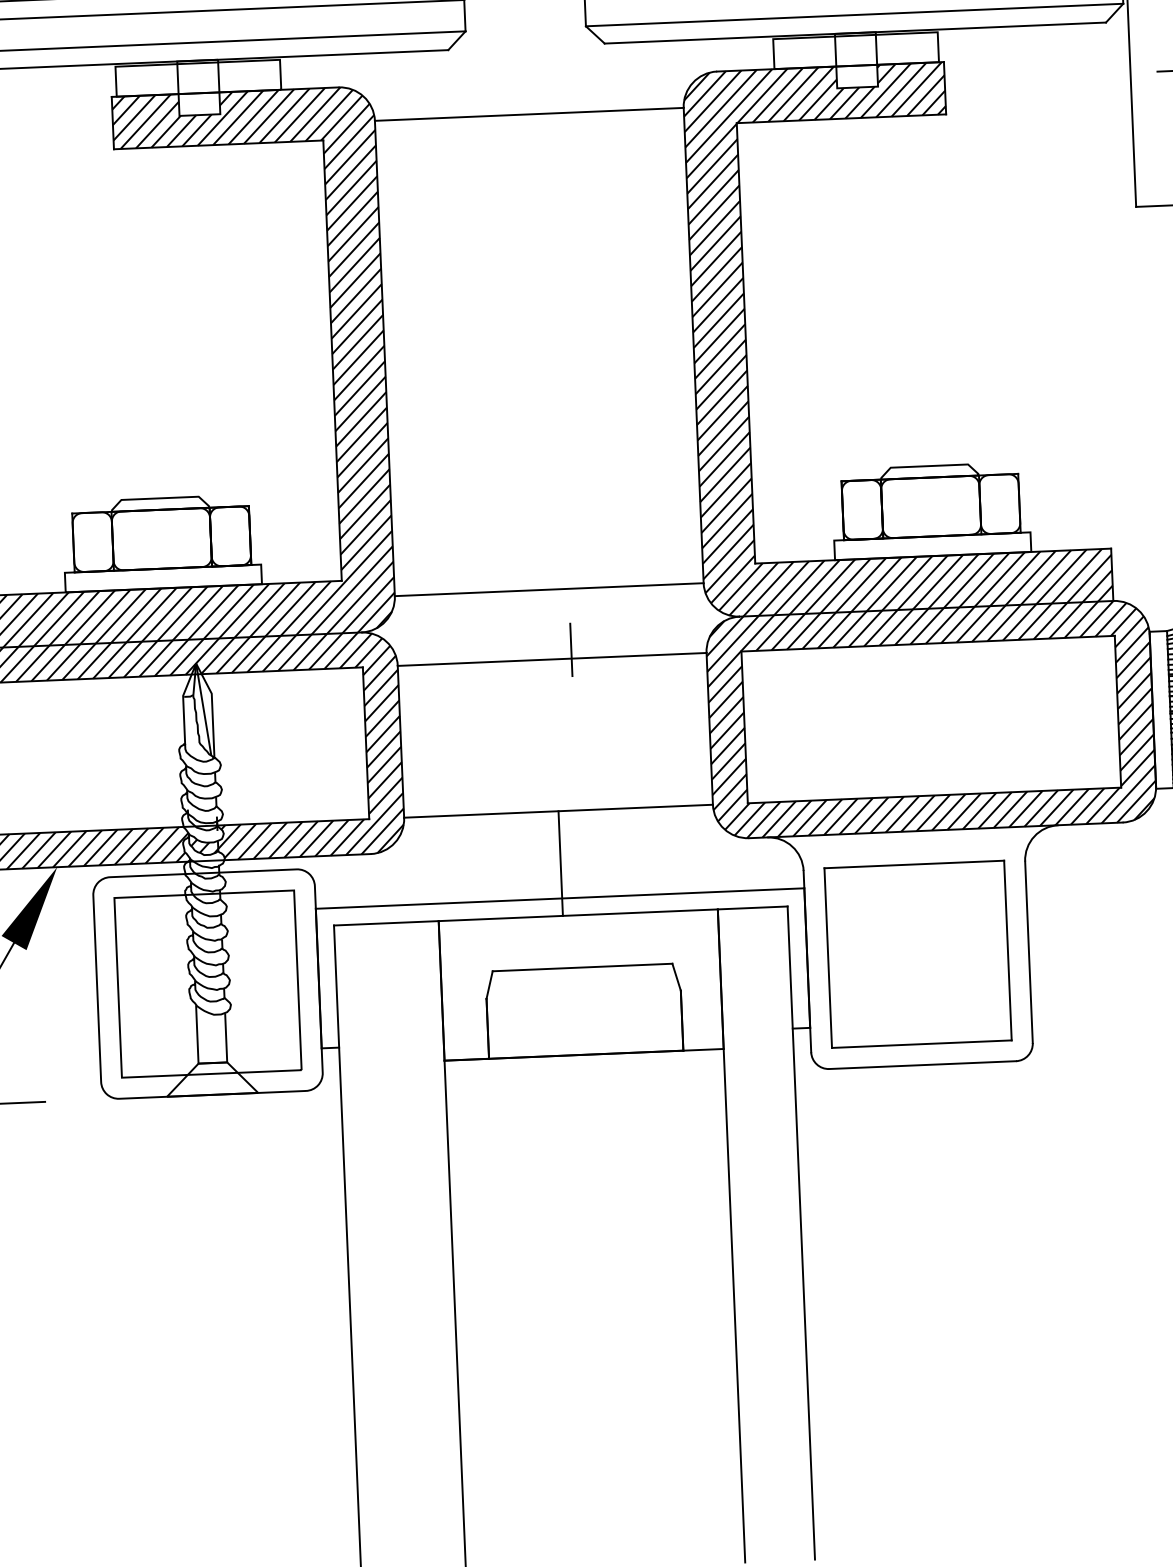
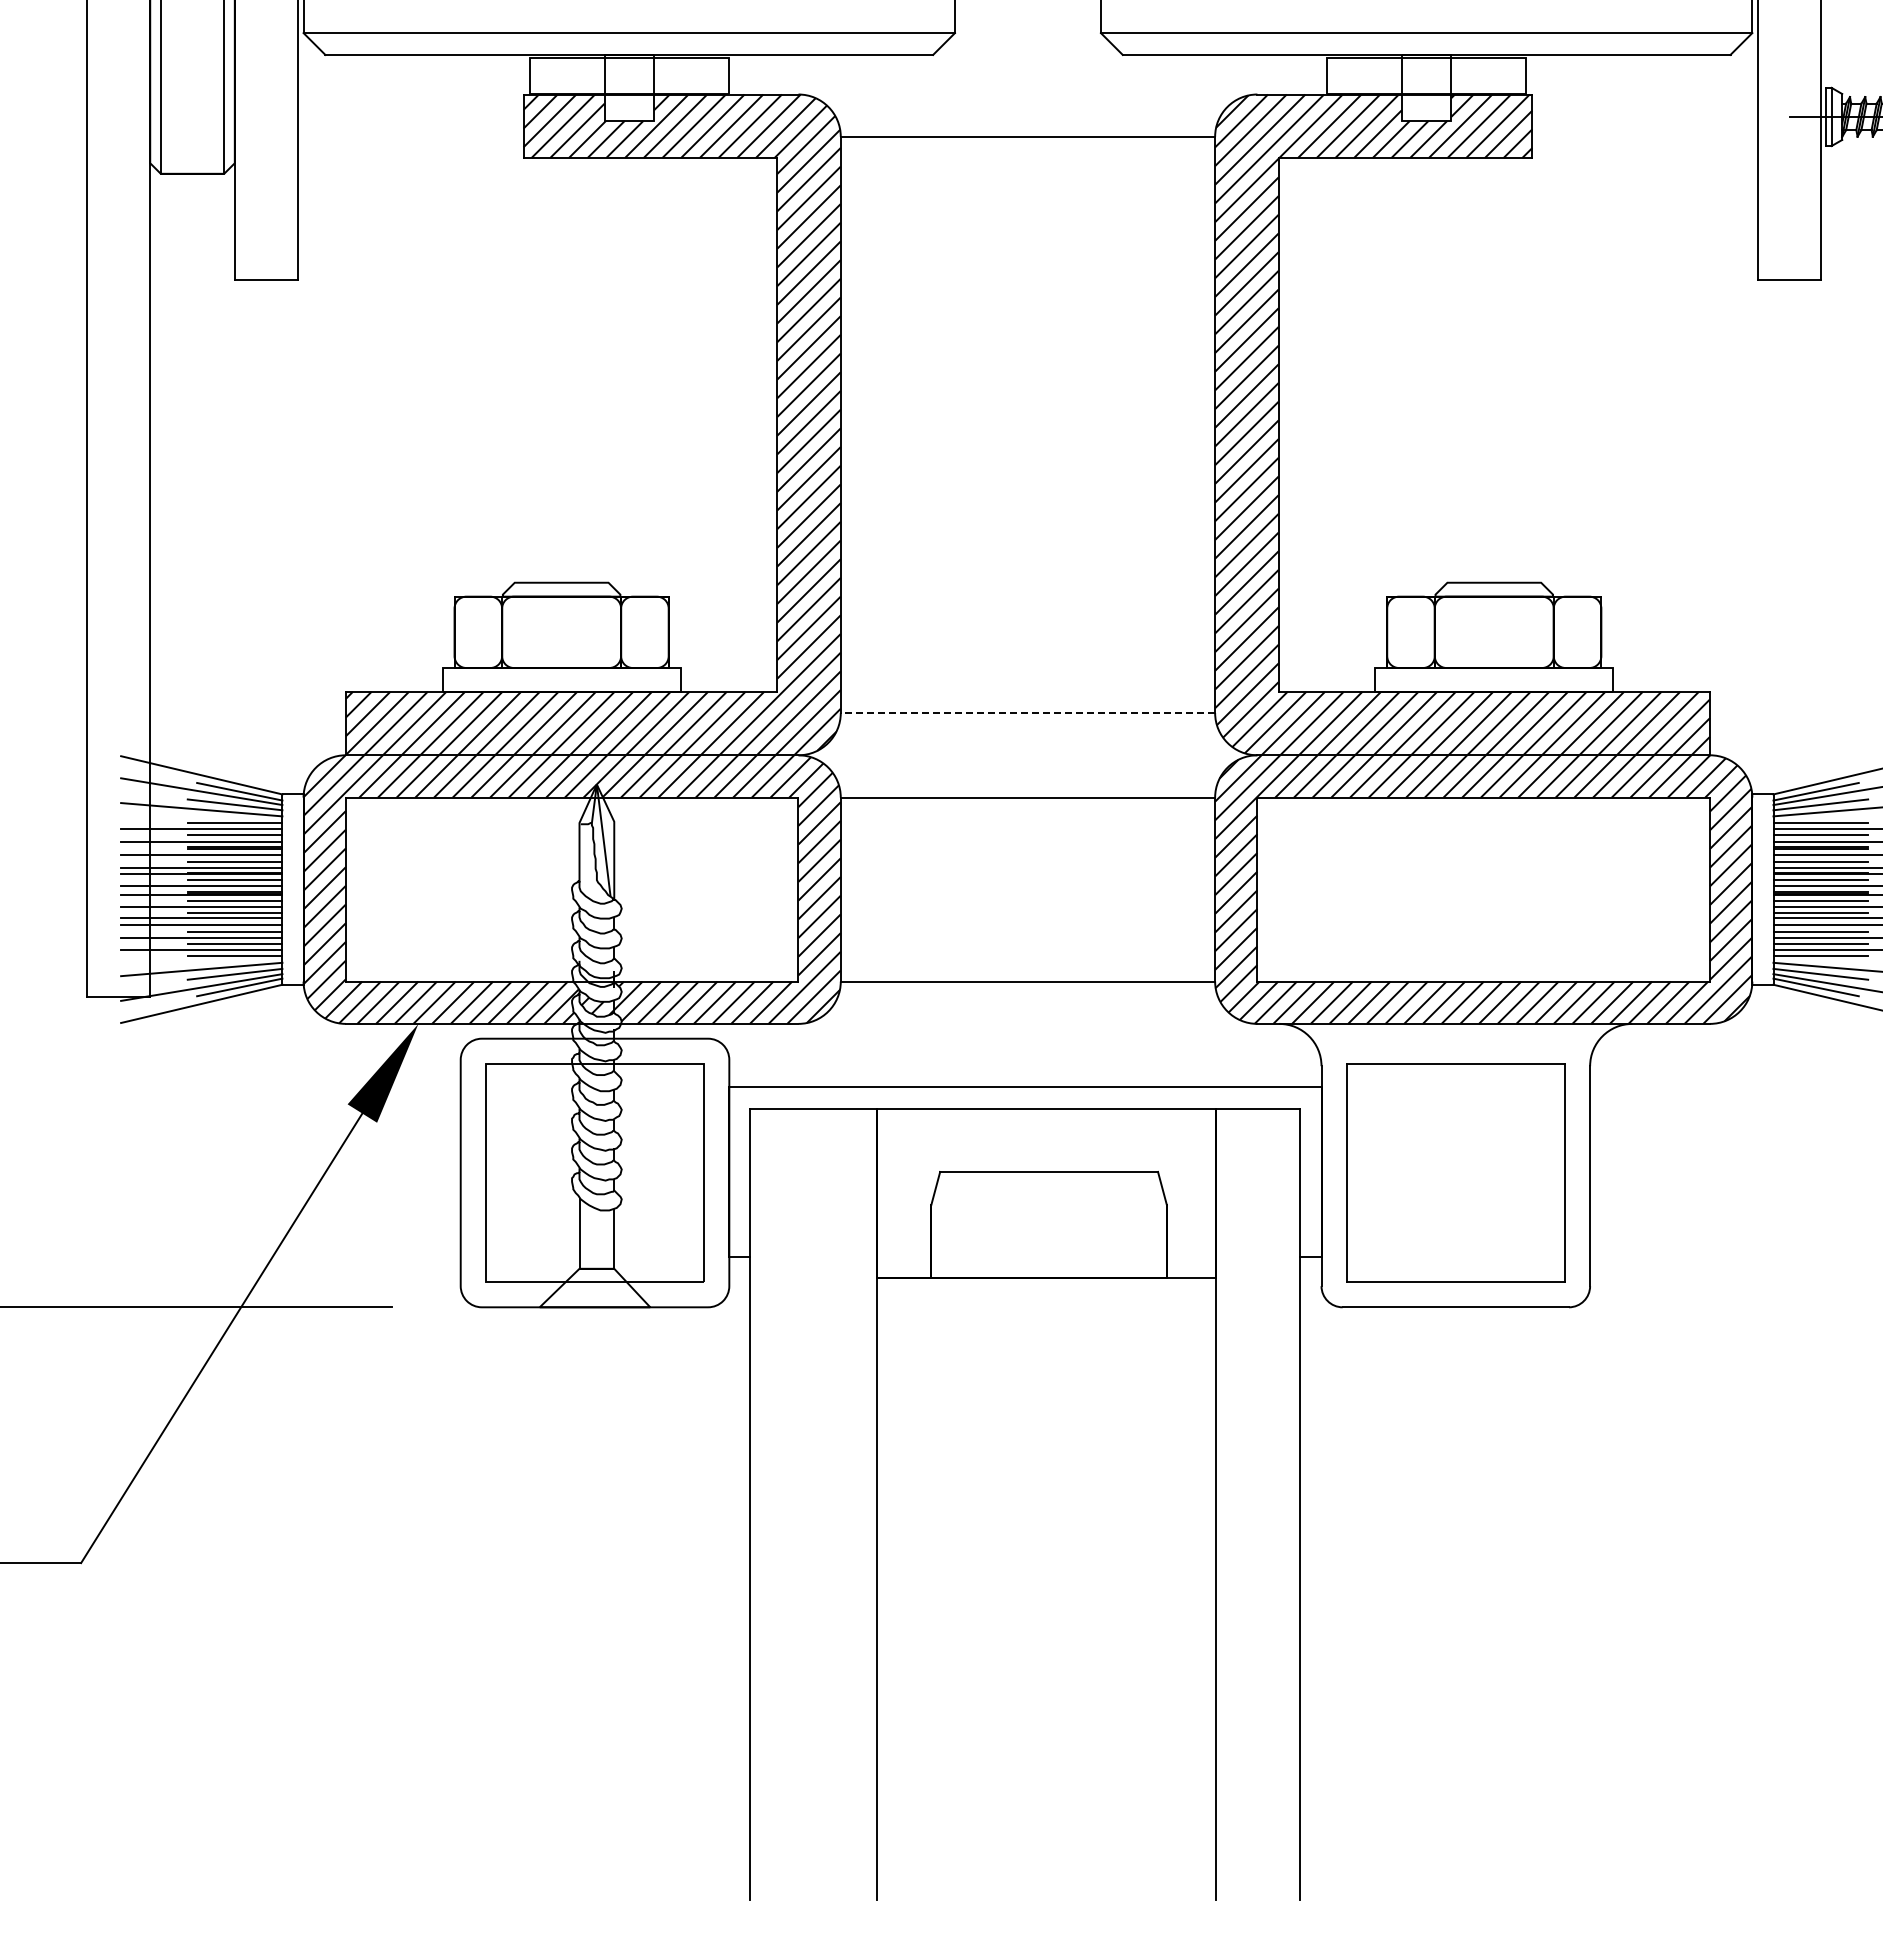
line: (548, 590) -> (1027, 713), solid -> dashed
line: (571, 649) -> (1051, 786), removed
line: (560, 863) -> (1027, 1044), removed

